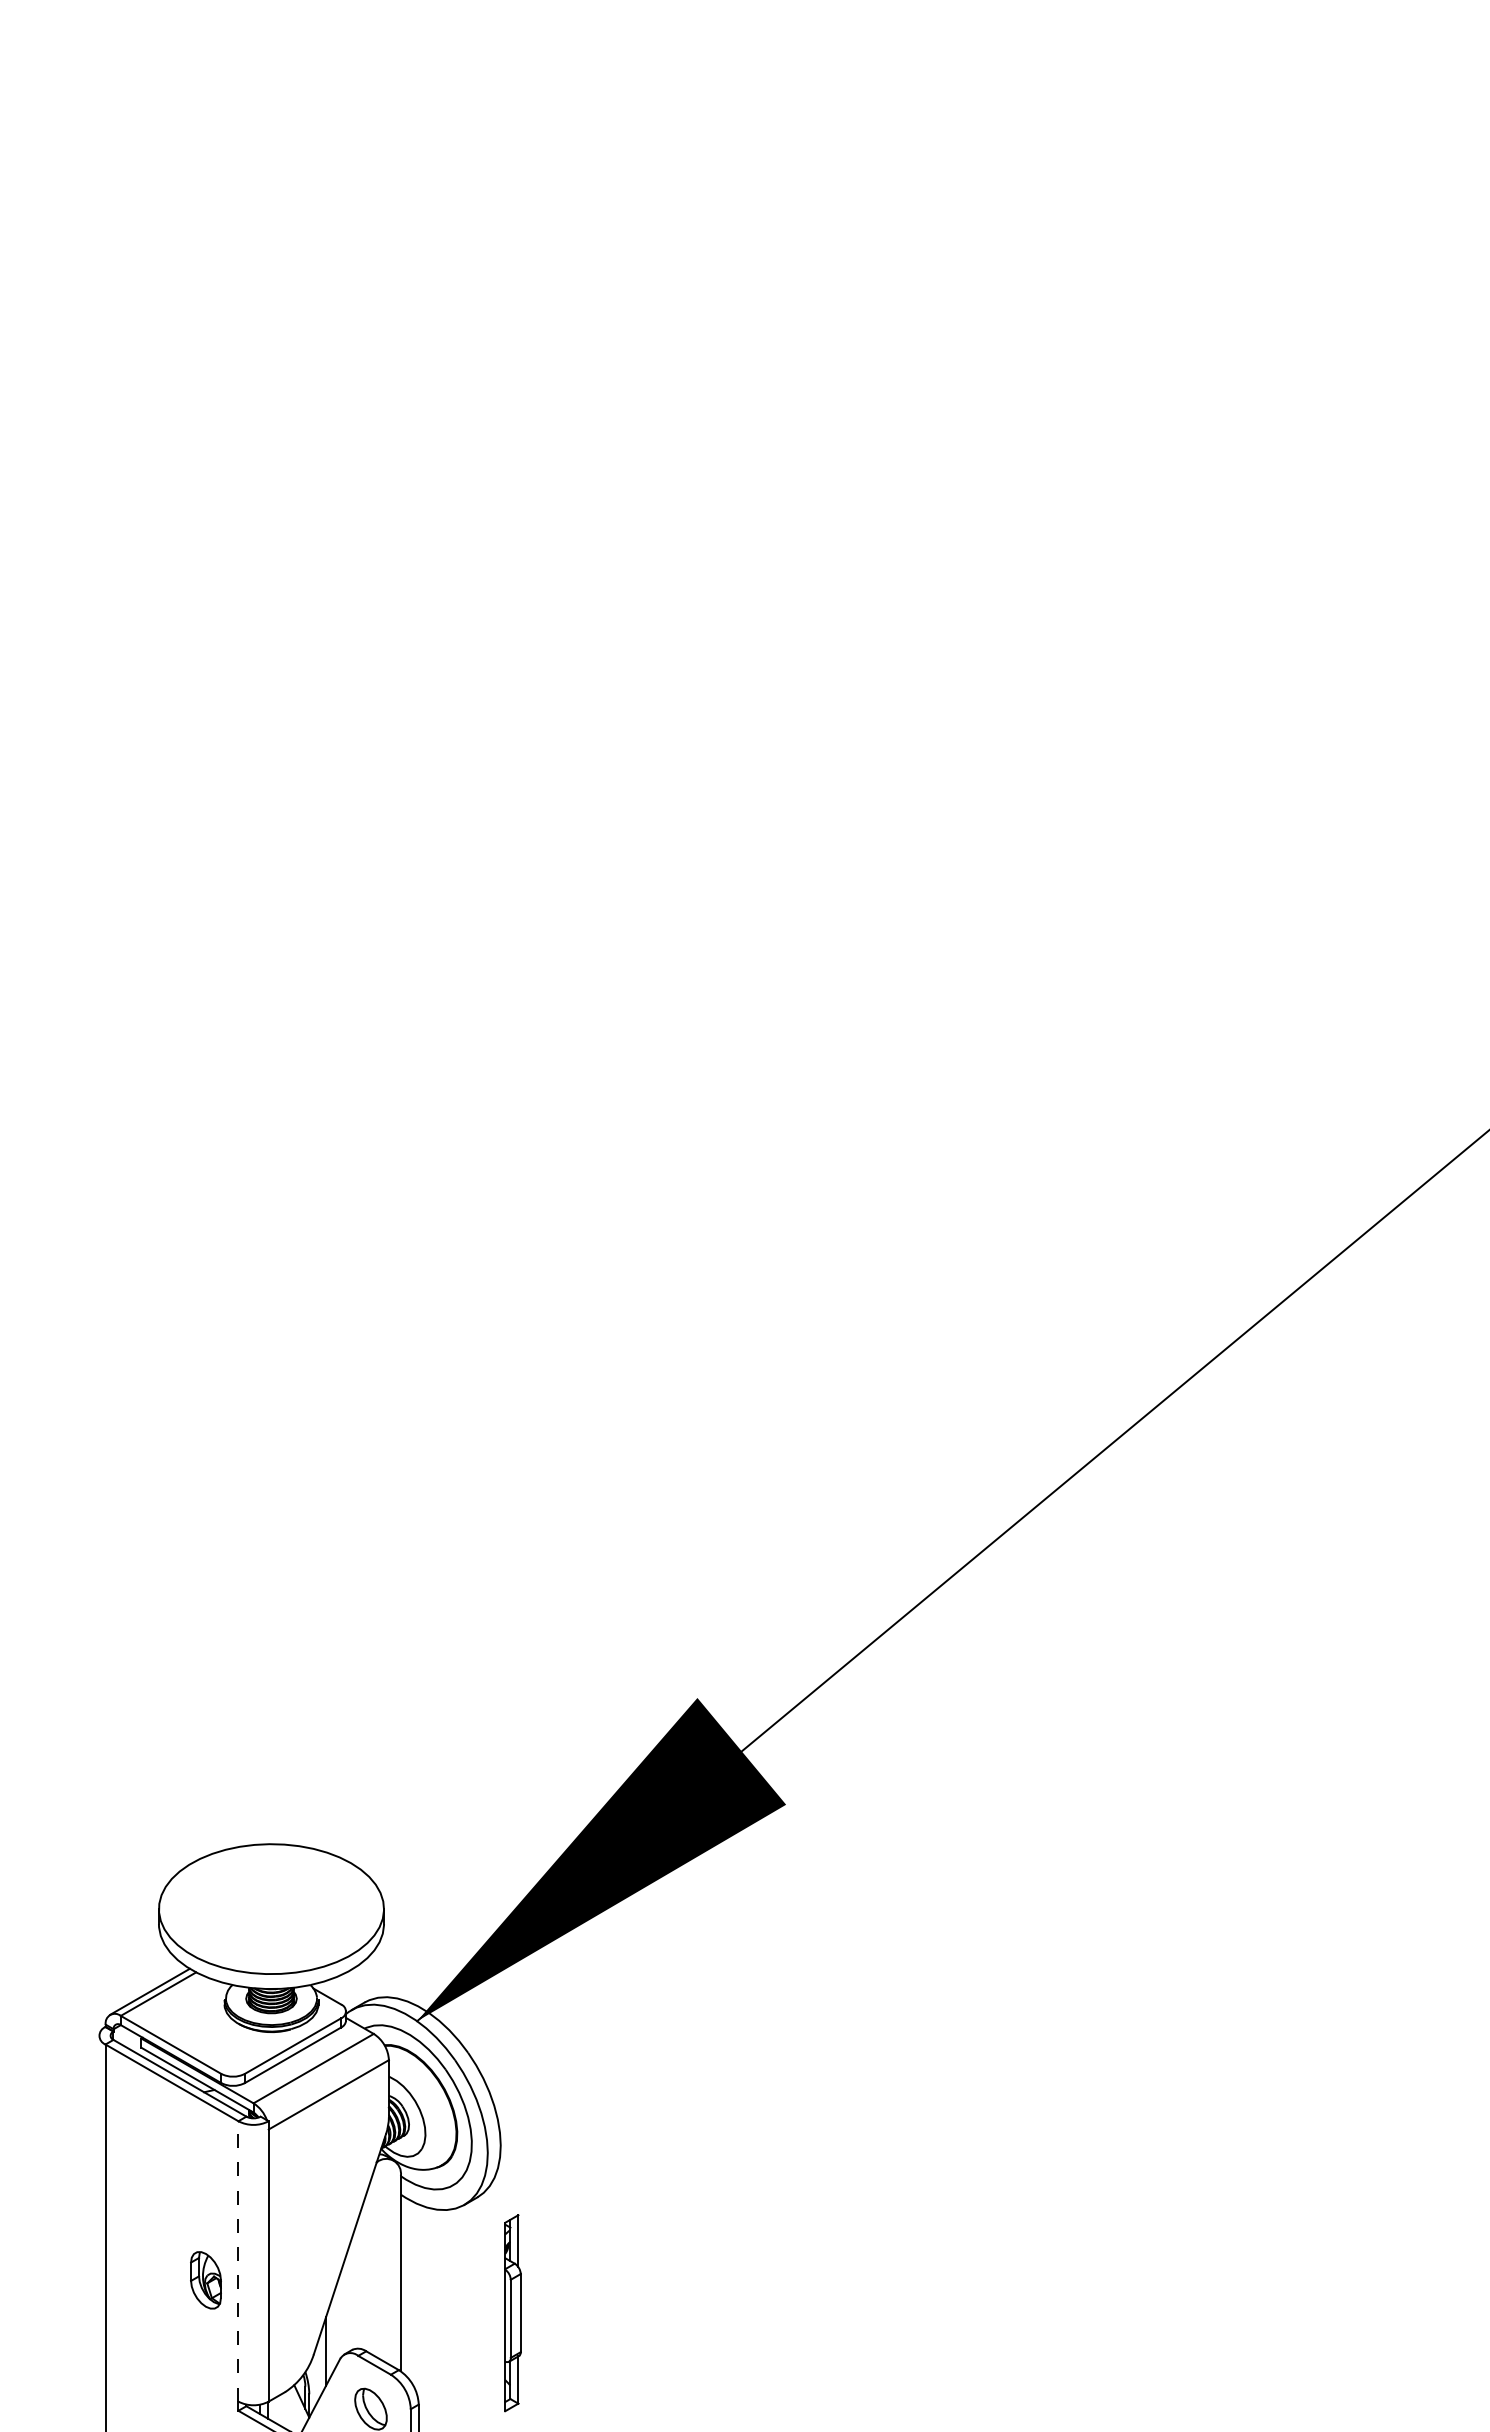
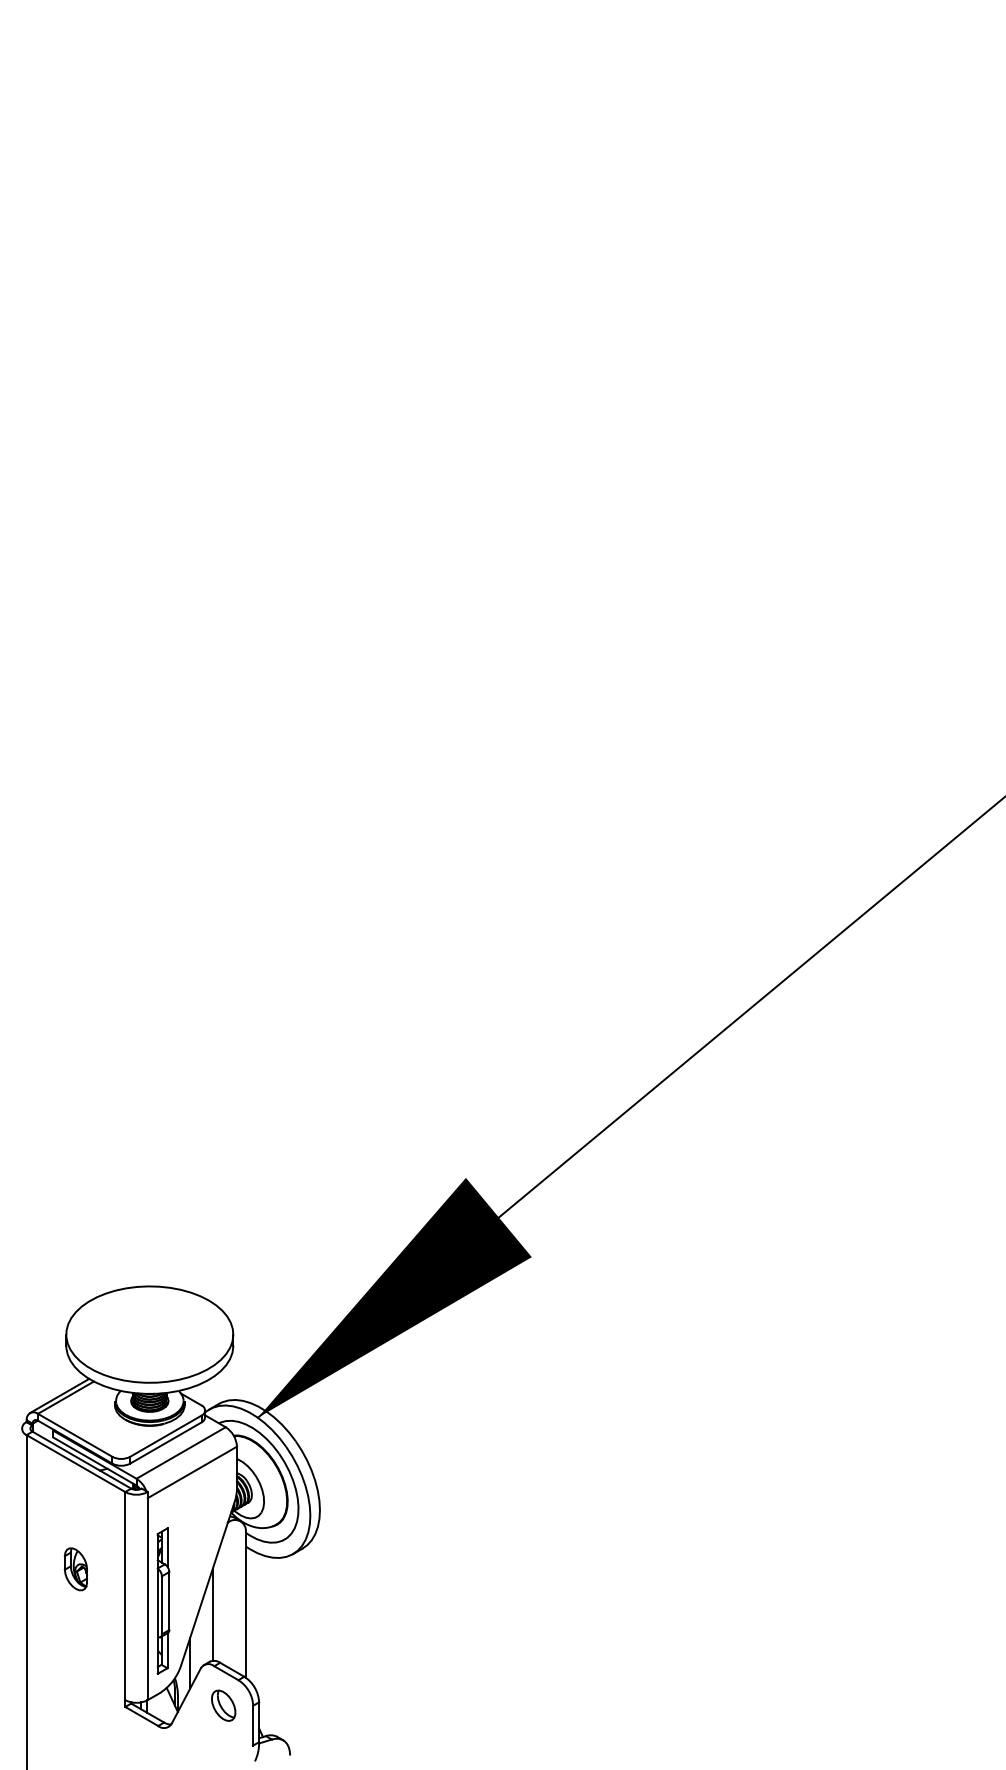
line: (238, 2260) -> (125, 1595), dashed -> solid
part: (205, 2280) -> (75, 1569), moved
line: (356, 2286) -> (212, 1614), added
part: (512, 2313) -> (163, 1601), moved

